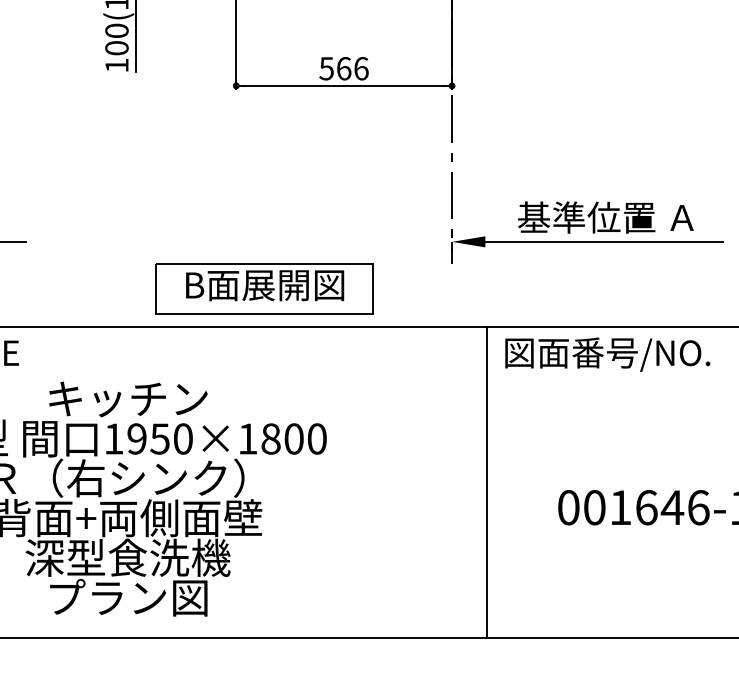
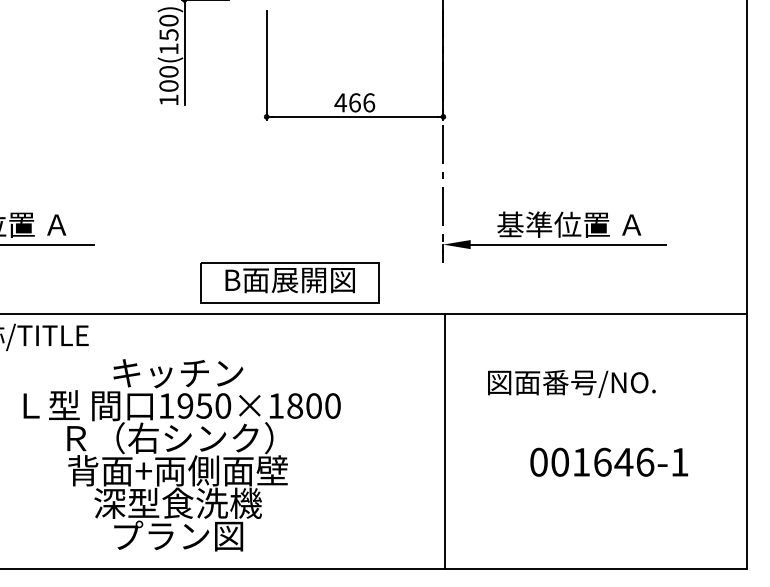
text: (326, 68) -> (340, 102), 566 -> 466
text: (607, 355) -> (571, 384), moved
line: (487, 482) -> (445, 441), moved

